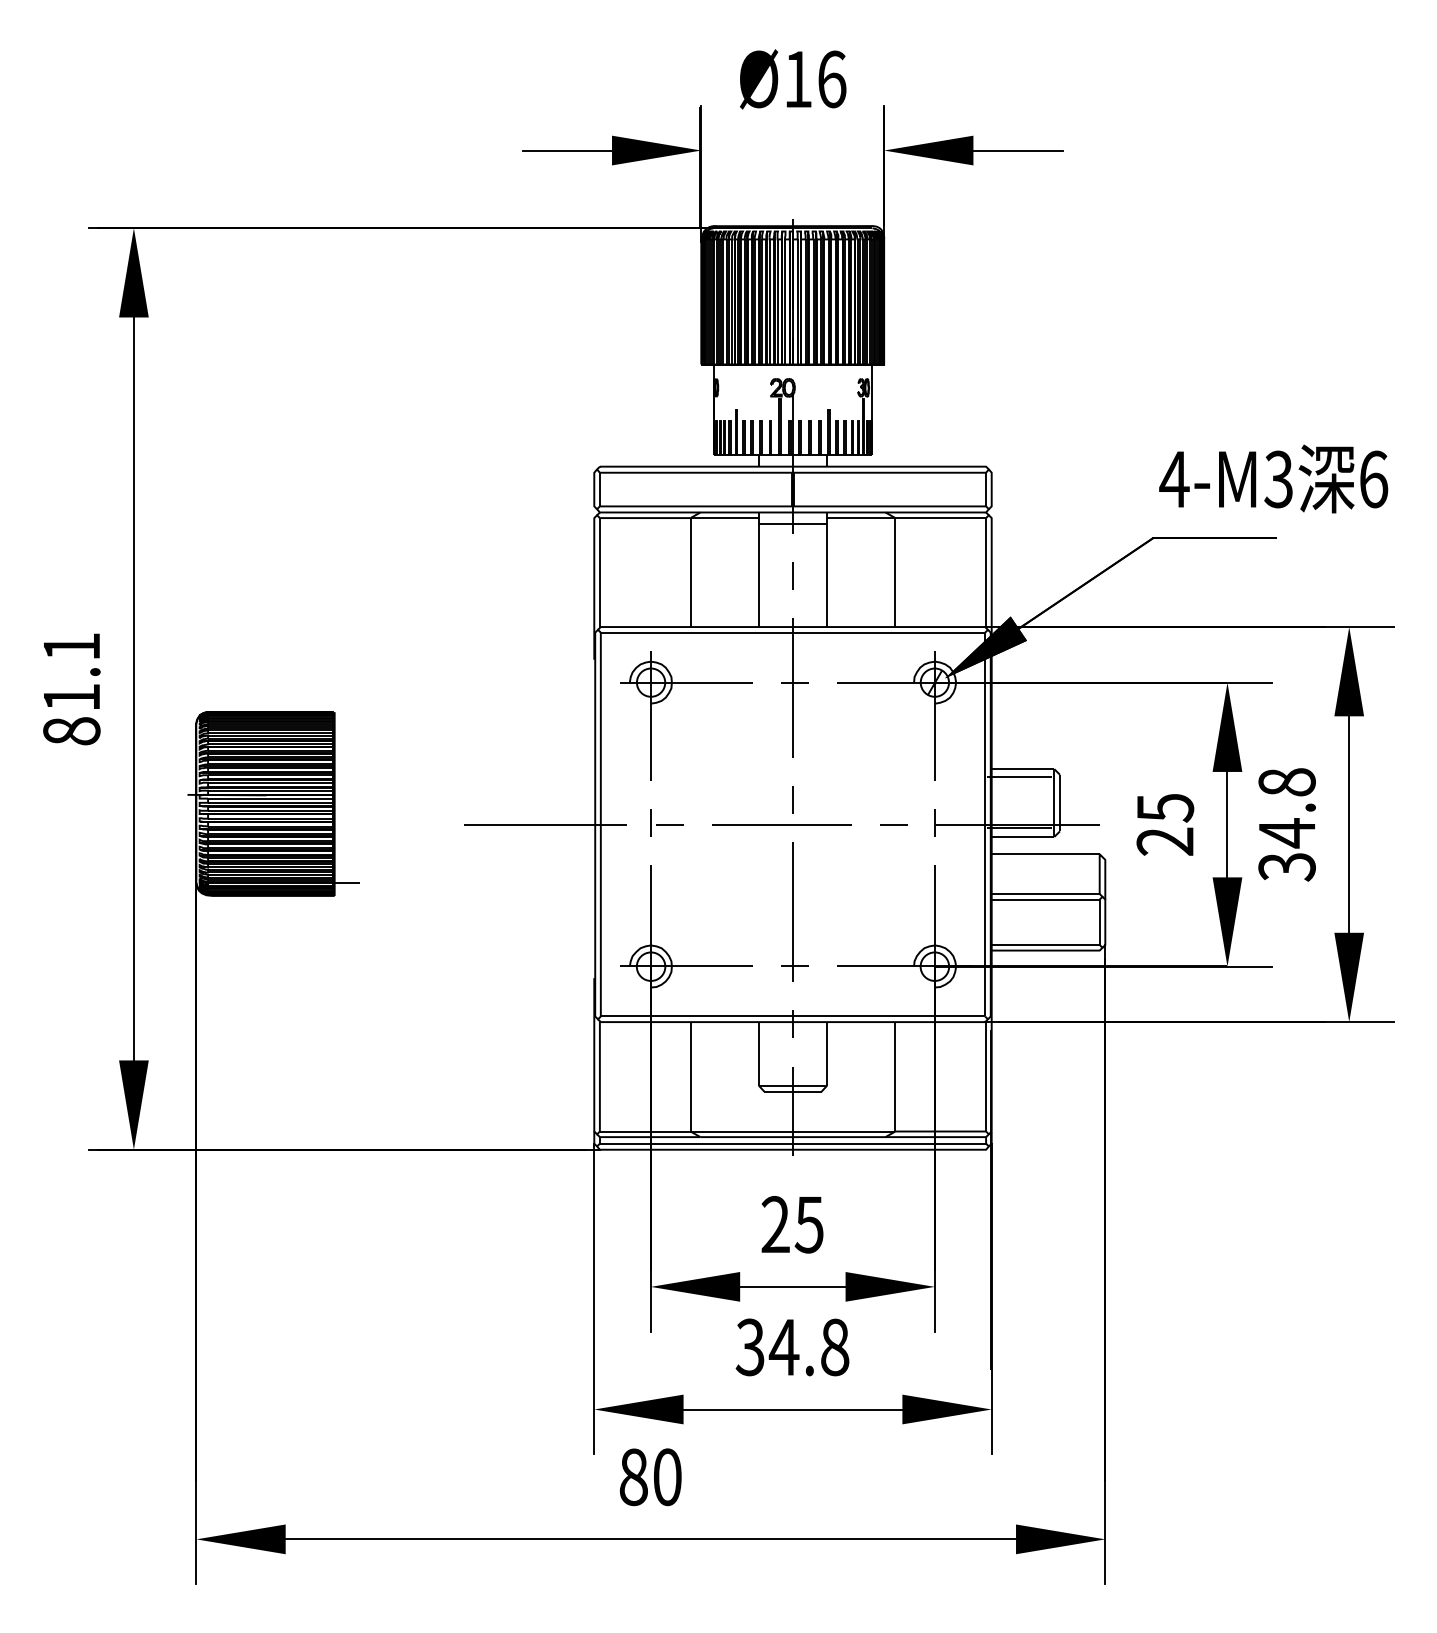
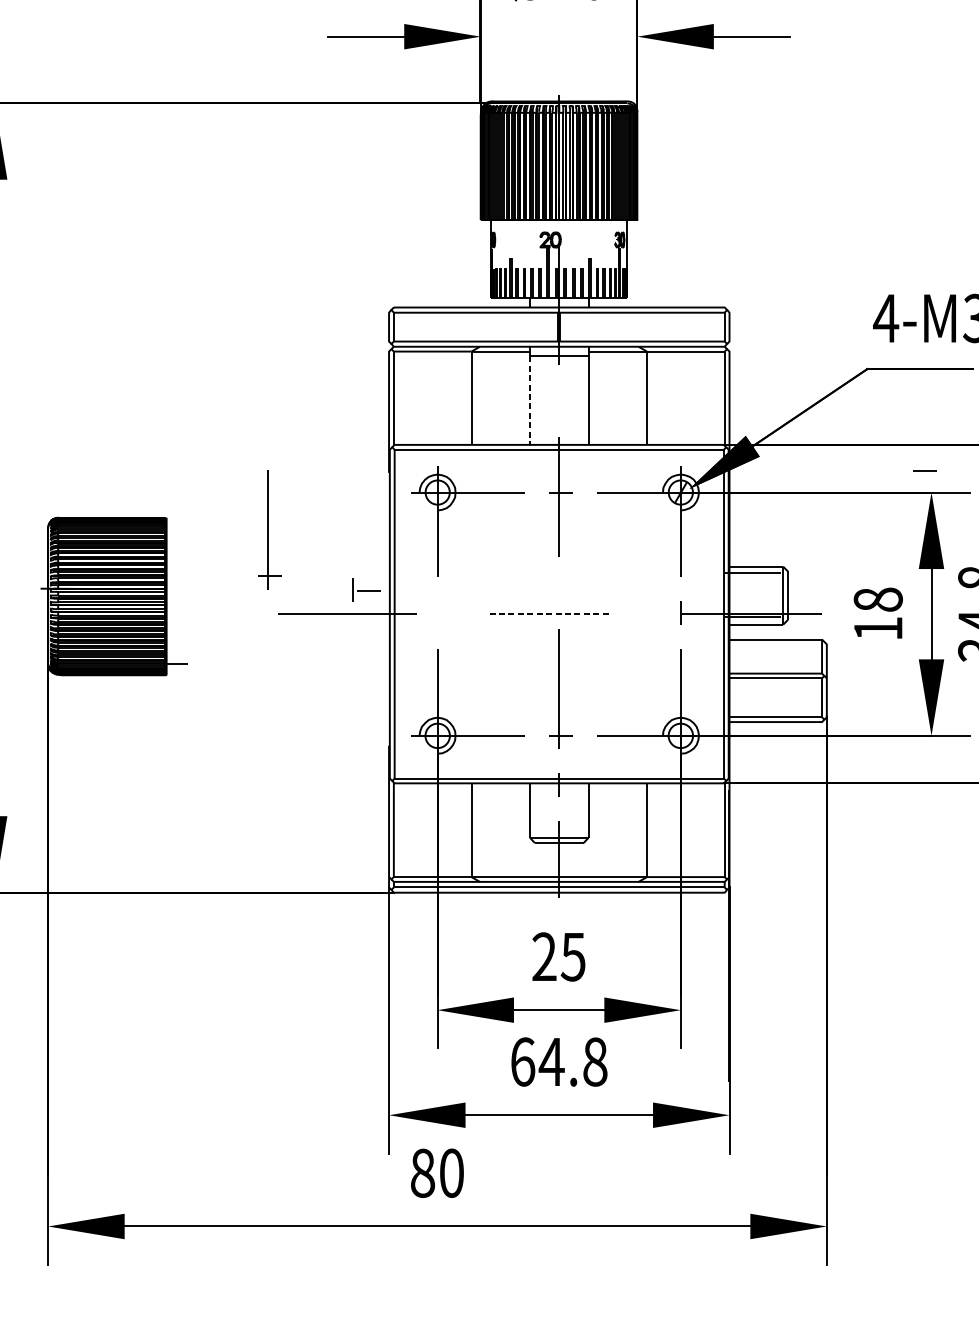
line: (758, 575) -> (529, 400), solid -> dashed
line: (792, 575) -> (558, 400), removed
part: (454, 725) -> (269, 529), added
line: (792, 799) -> (558, 592), removed
part: (666, 822) -> (366, 589), moved
line: (782, 824) -> (550, 614), solid -> dashed
line: (893, 824) -> (924, 471), moved
text: (1165, 824) -> (878, 614), 25 -> 18
text: (749, 1347) -> (522, 1062), 34.8 -> 64.8

